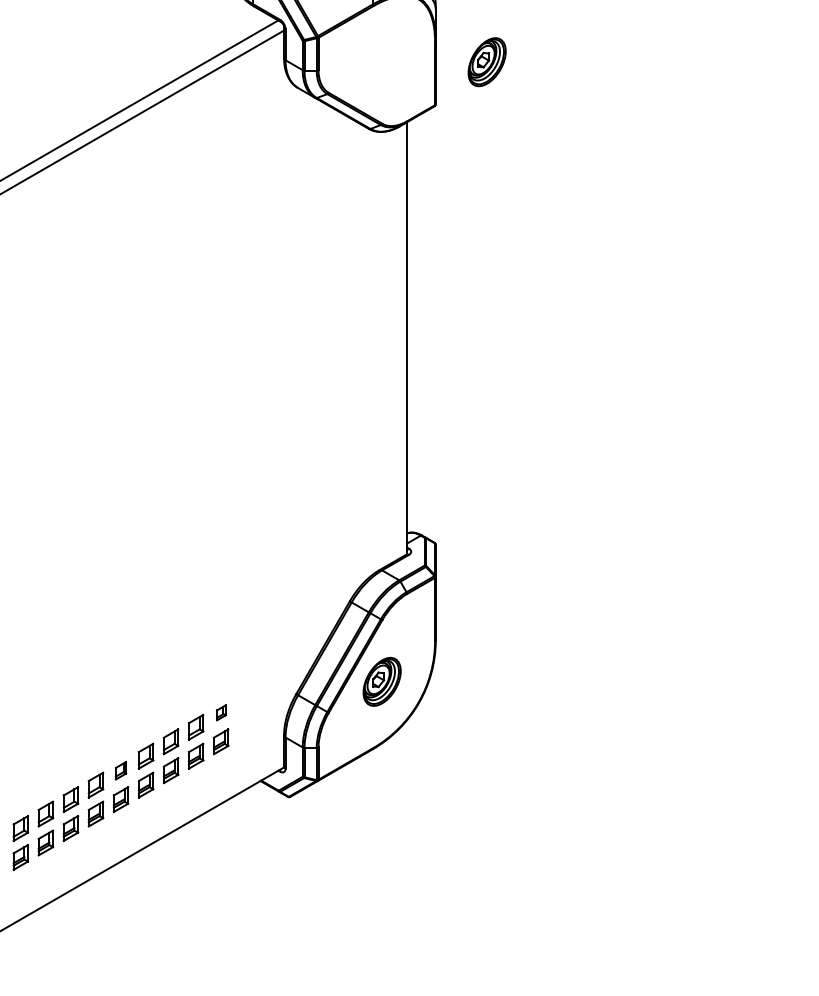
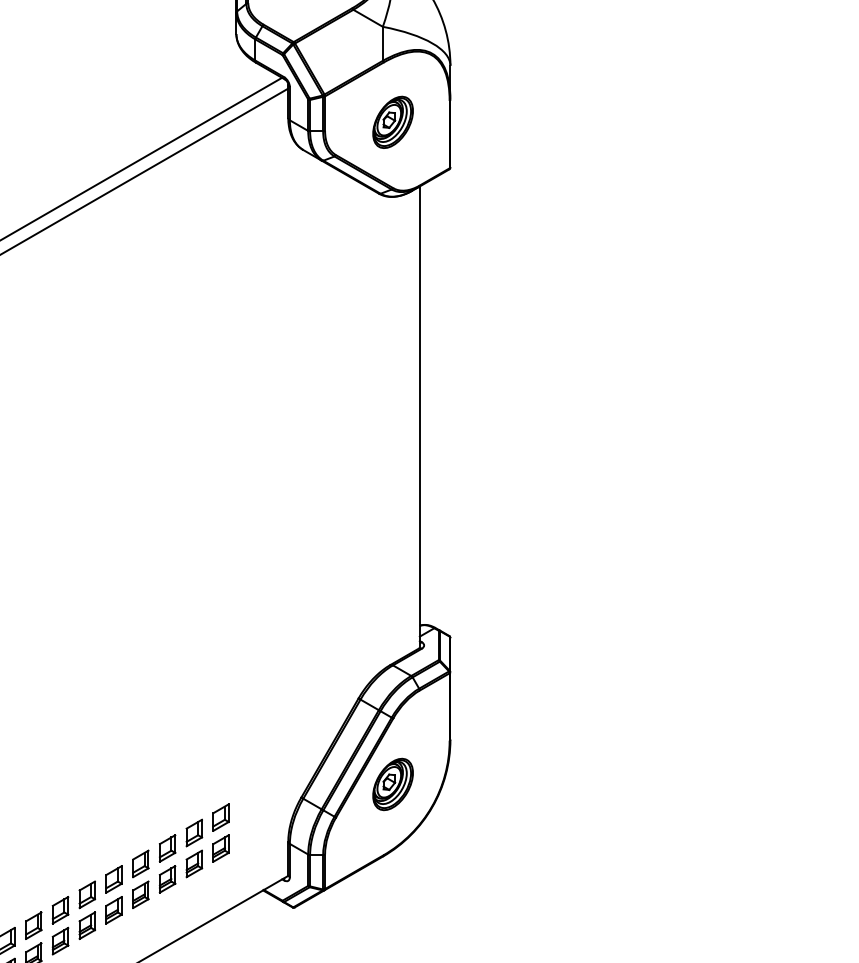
part: (486, 62) -> (392, 122), moved
part: (221, 712) -> (221, 817), size x1.67
part: (120, 770) -> (113, 879), size x1.43

